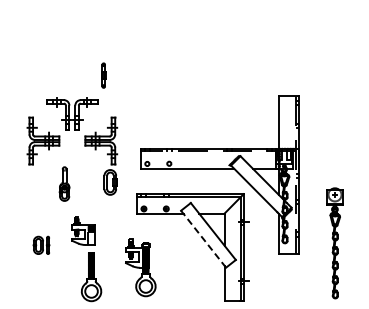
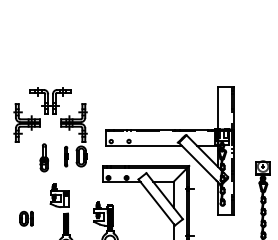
part: (103, 75) -> (66, 156), moved
line: (203, 238) -> (156, 201), dashed -> solid
part: (41, 244) -> (26, 218), moved

